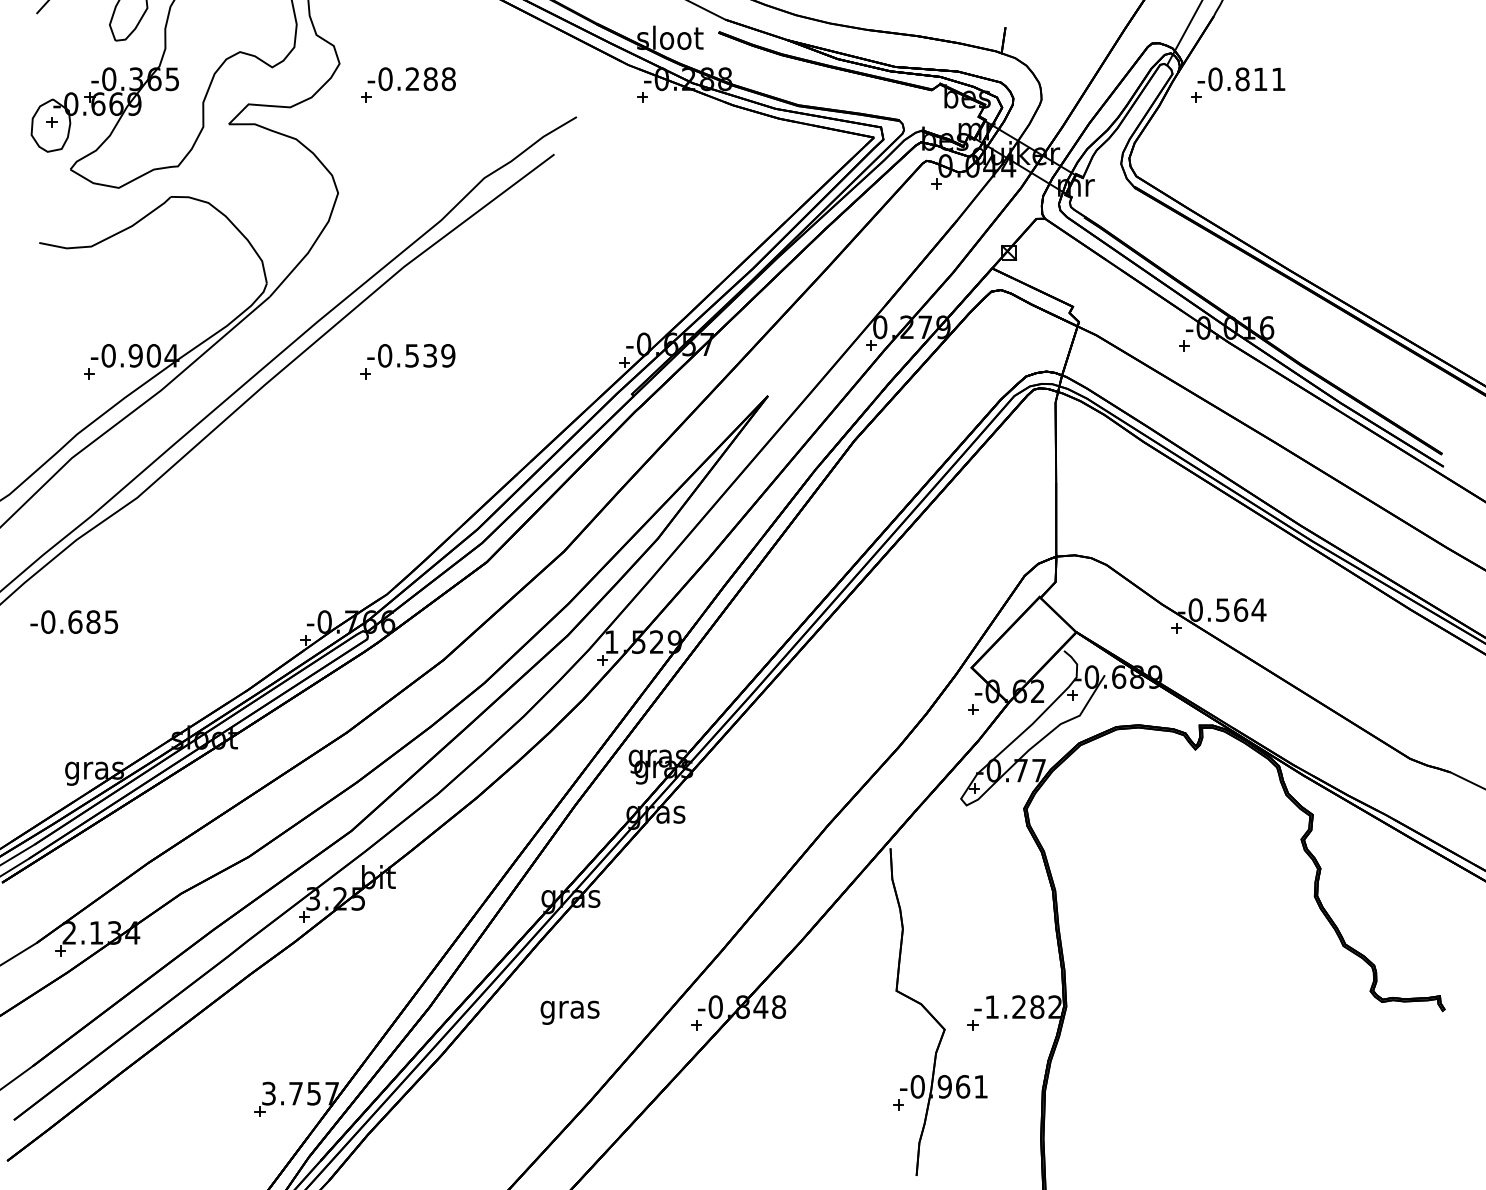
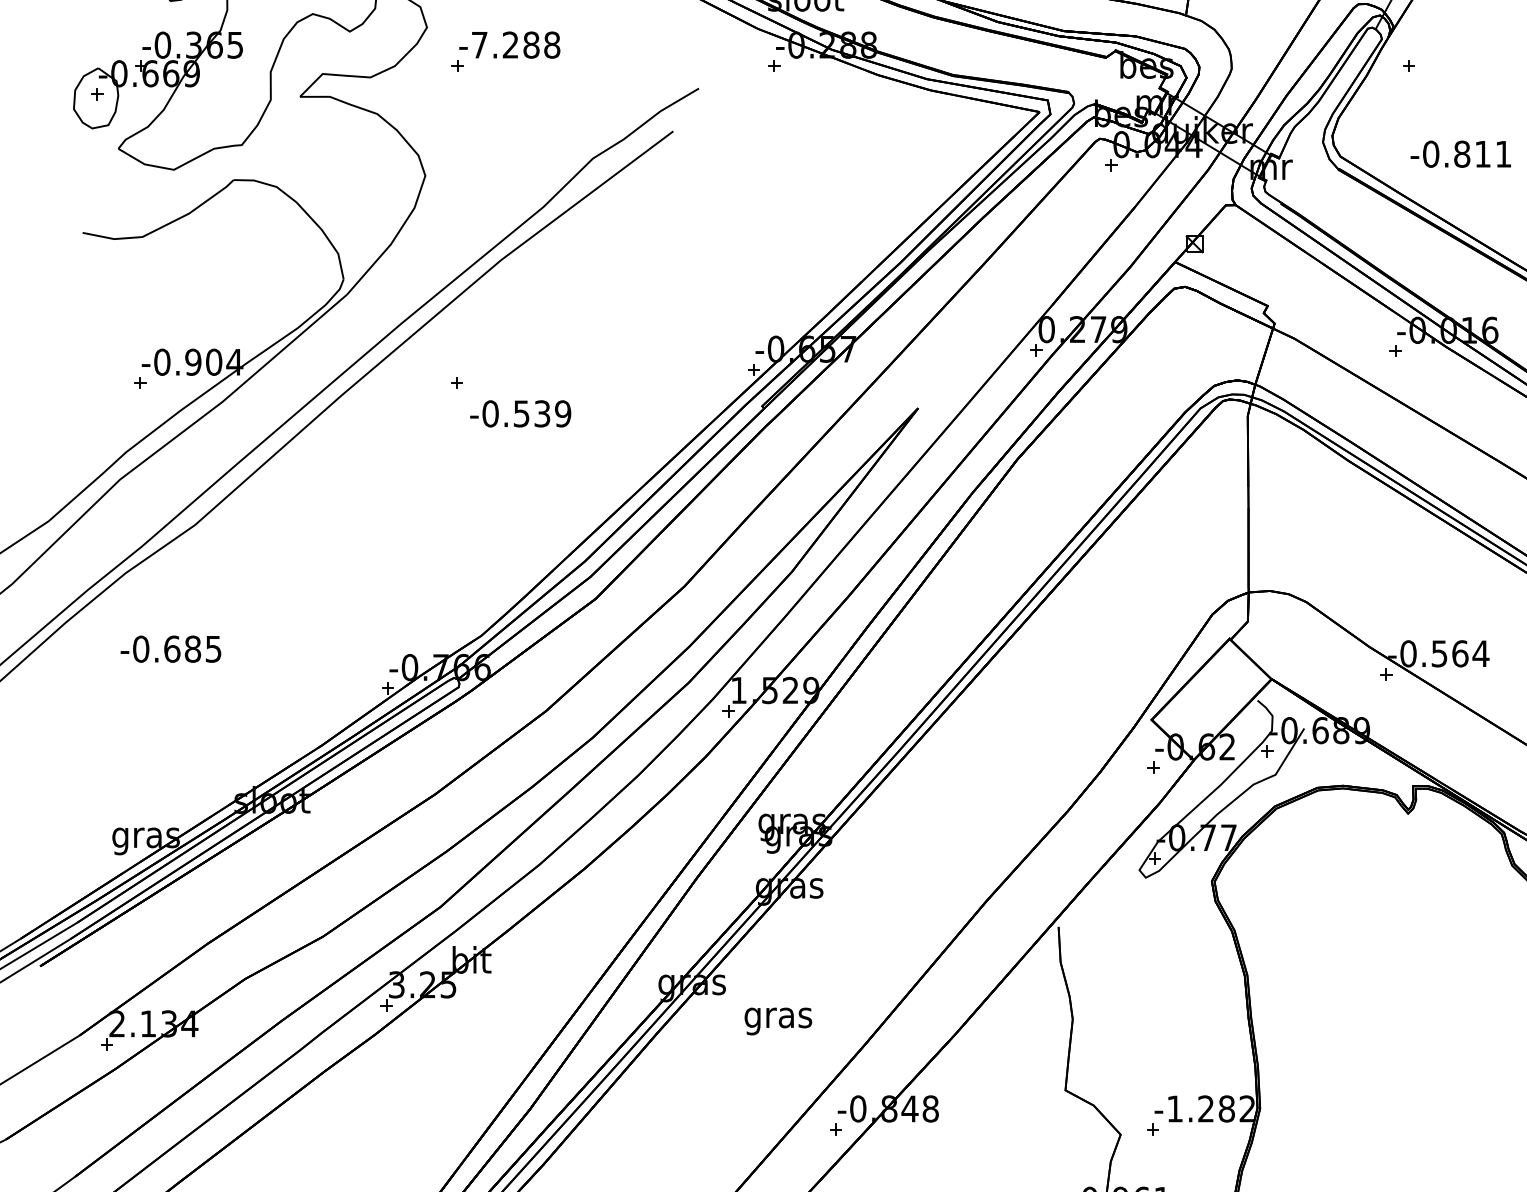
text: (385, 79) -> (479, 45), -0.288 -> -7.288
text: (1241, 79) -> (1460, 154), moved
text: (411, 355) -> (520, 413), moved
text: (74, 621) -> (171, 648), moved
text: (569, 1012) -> (777, 1021), moved

